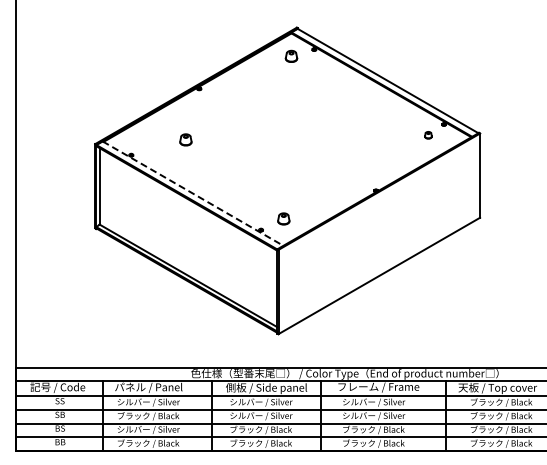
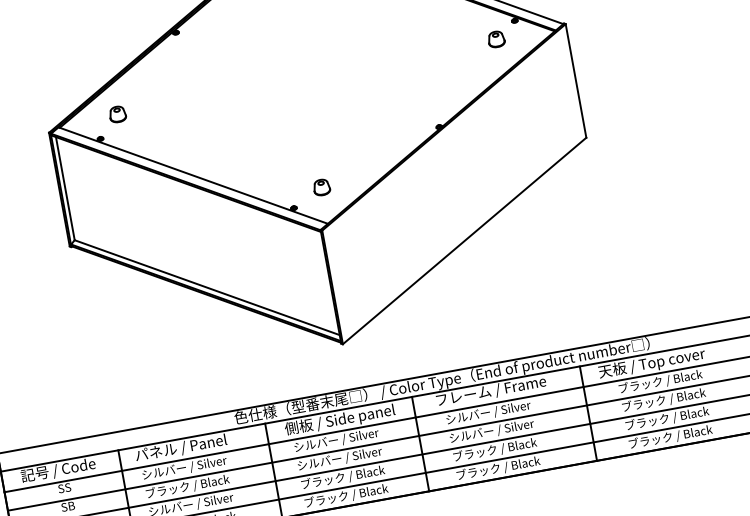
part: (428, 134) -> (496, 38), size x1.67
part: (185, 139) -> (117, 113), moved
line: (193, 193) -> (193, 175), dashed -> solid

